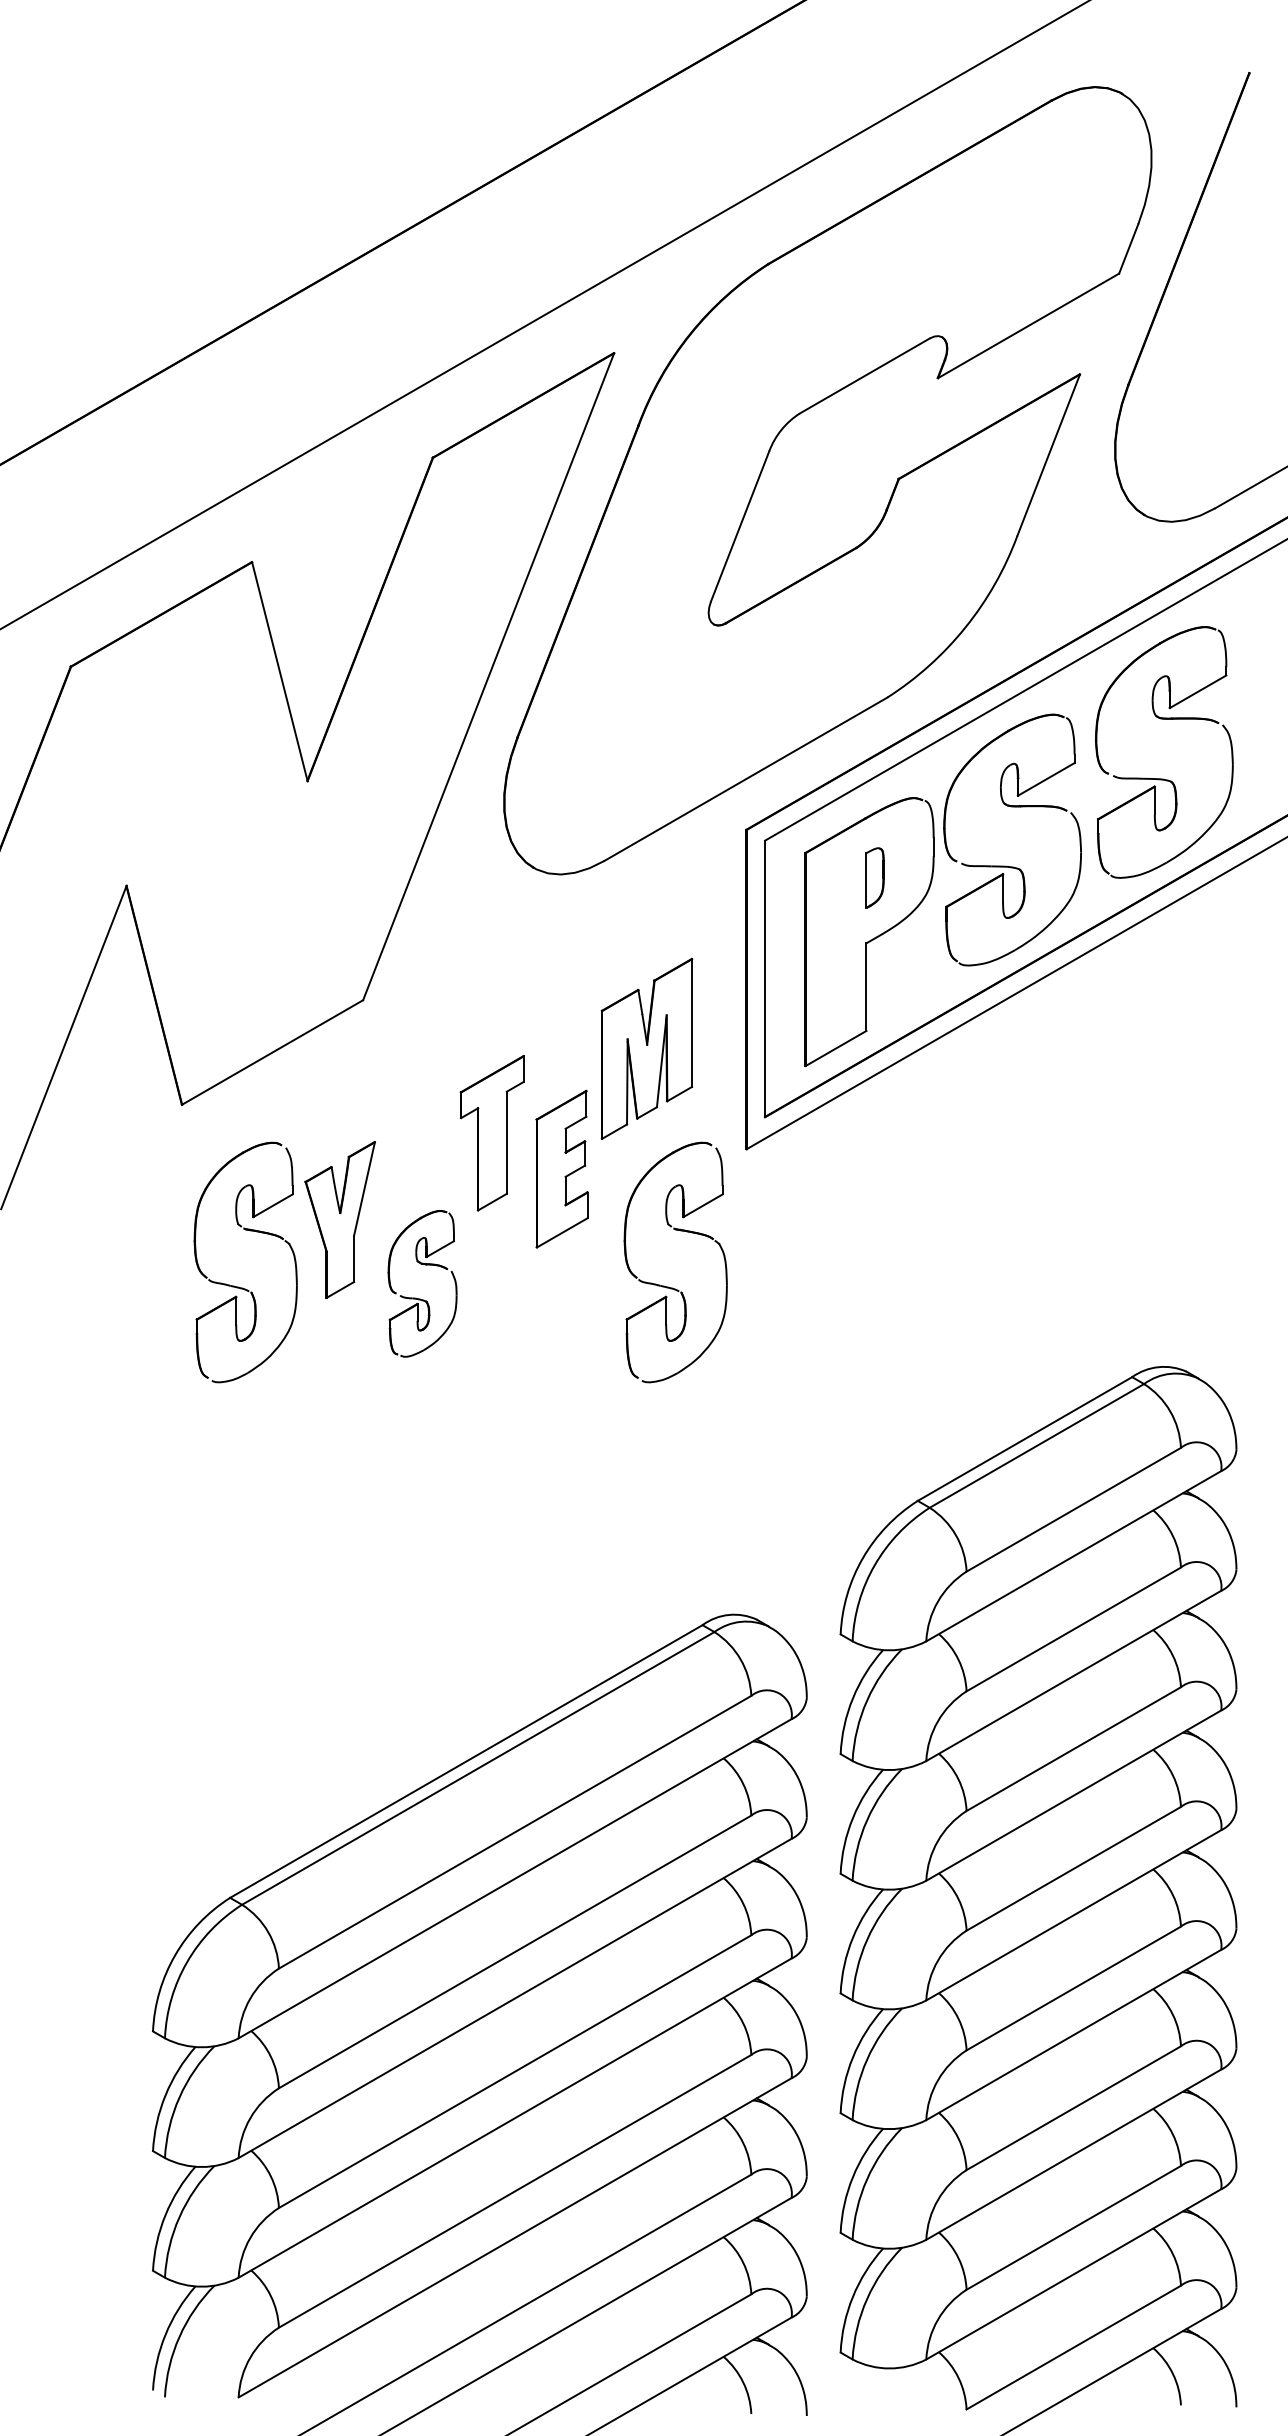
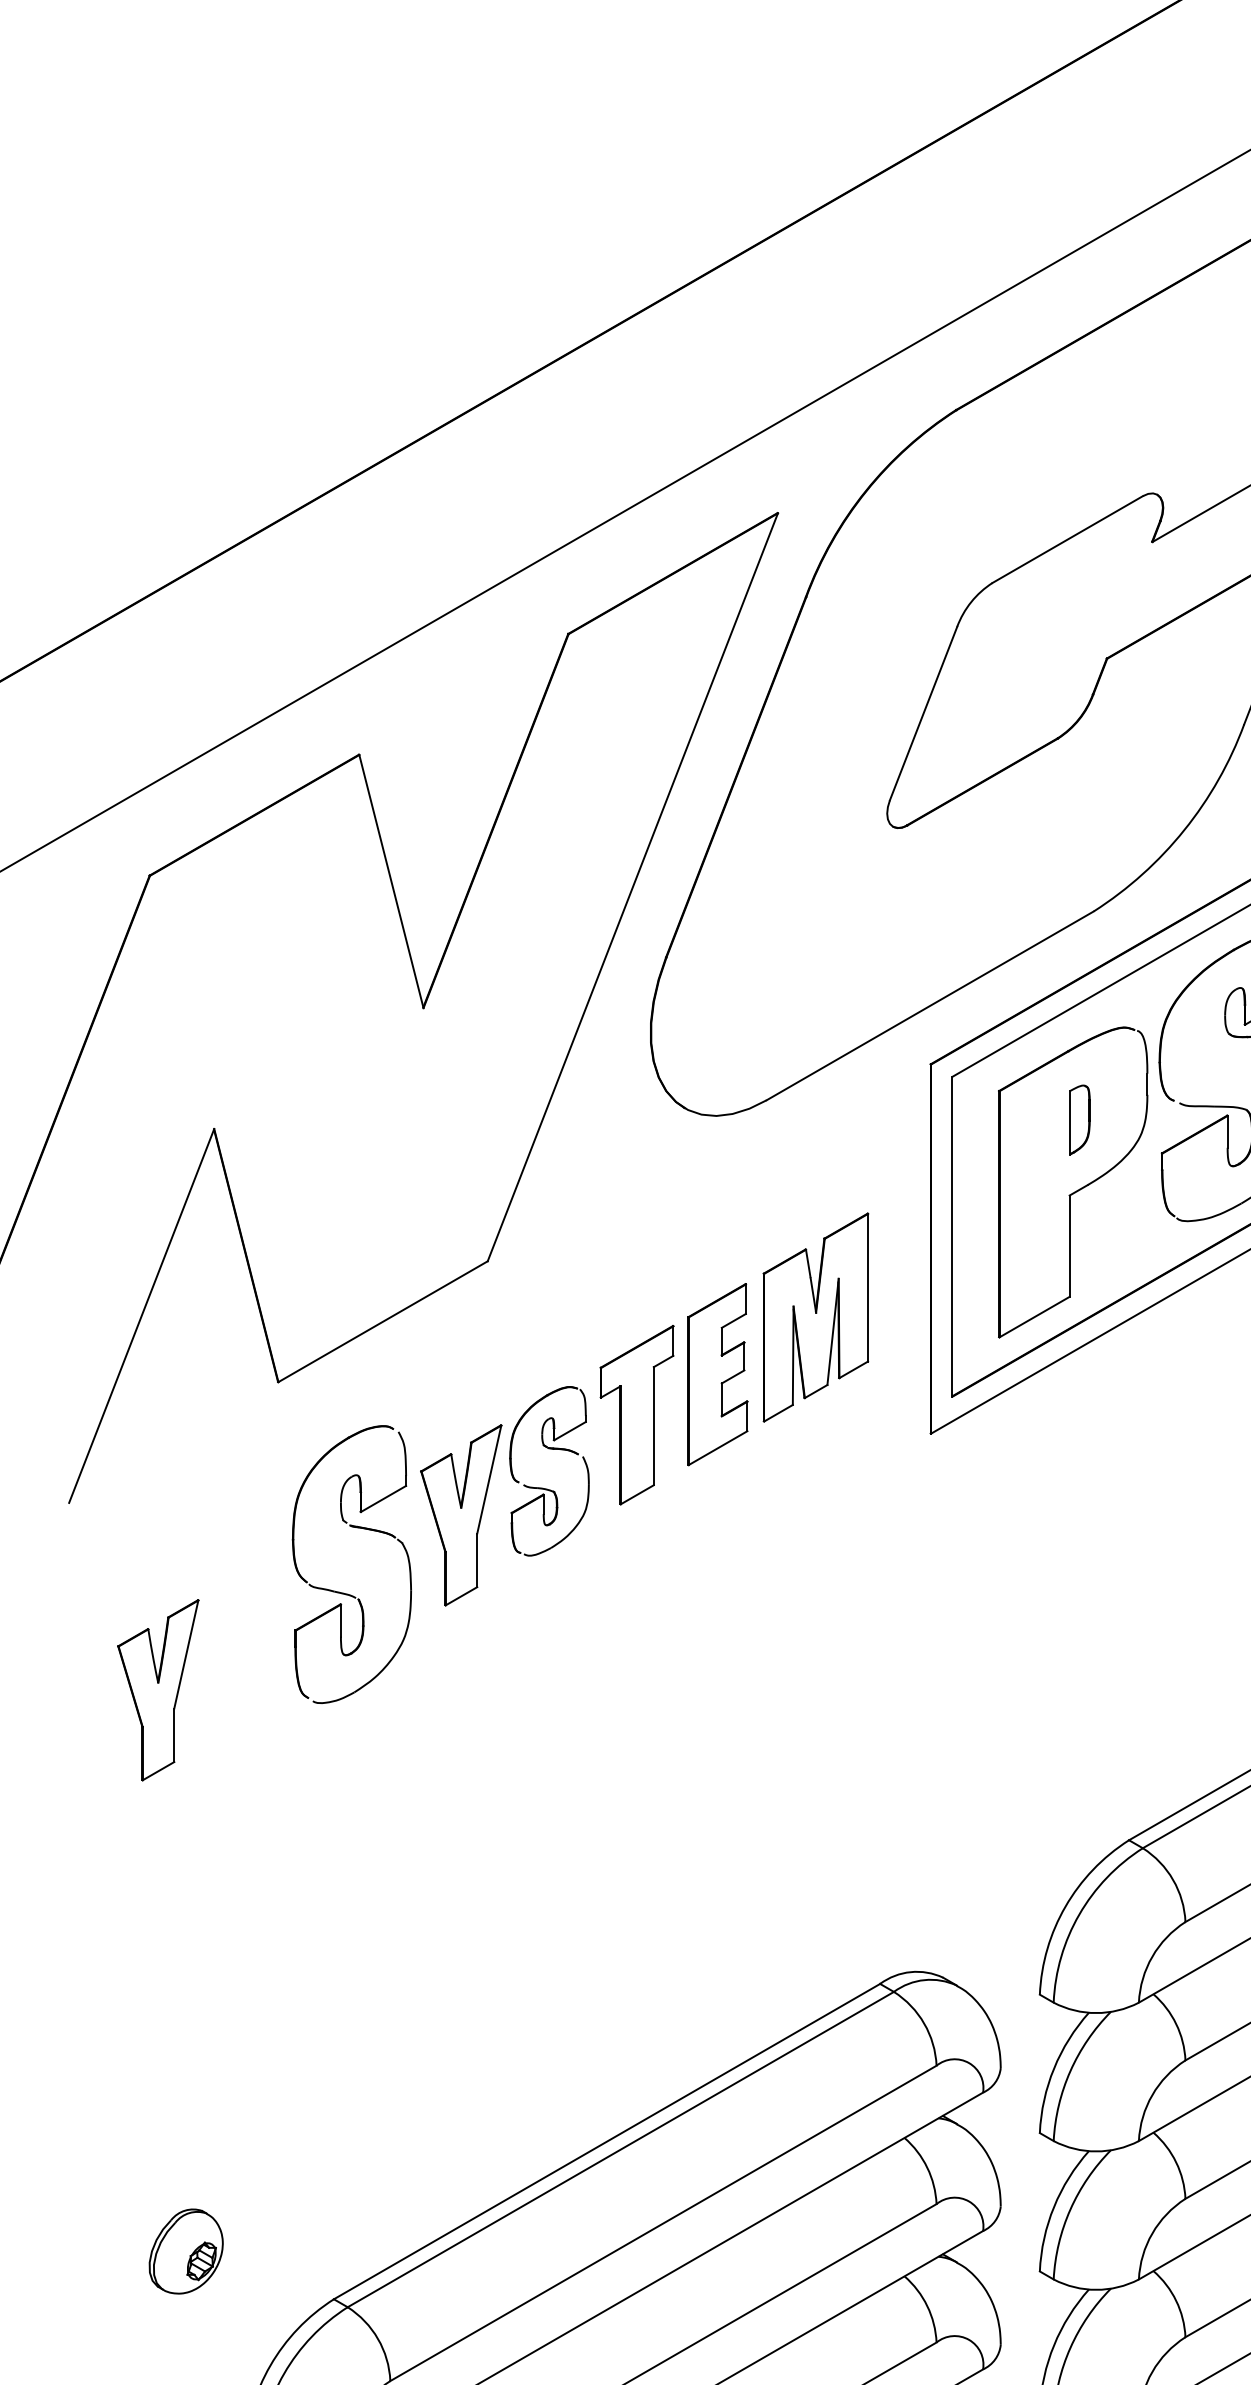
part: (561, 1168) -> (717, 1373), moved
part: (668, 1286) -> (840, 1592), removed
part: (420, 1298) -> (547, 1488), moved
part: (77, 1371) -> (157, 1690), added
part: (101, 1856) -> (185, 2251), added

